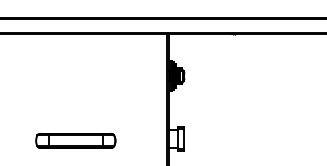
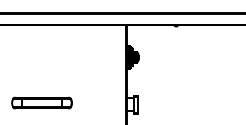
part: (75, 140) -> (41, 102), moved

